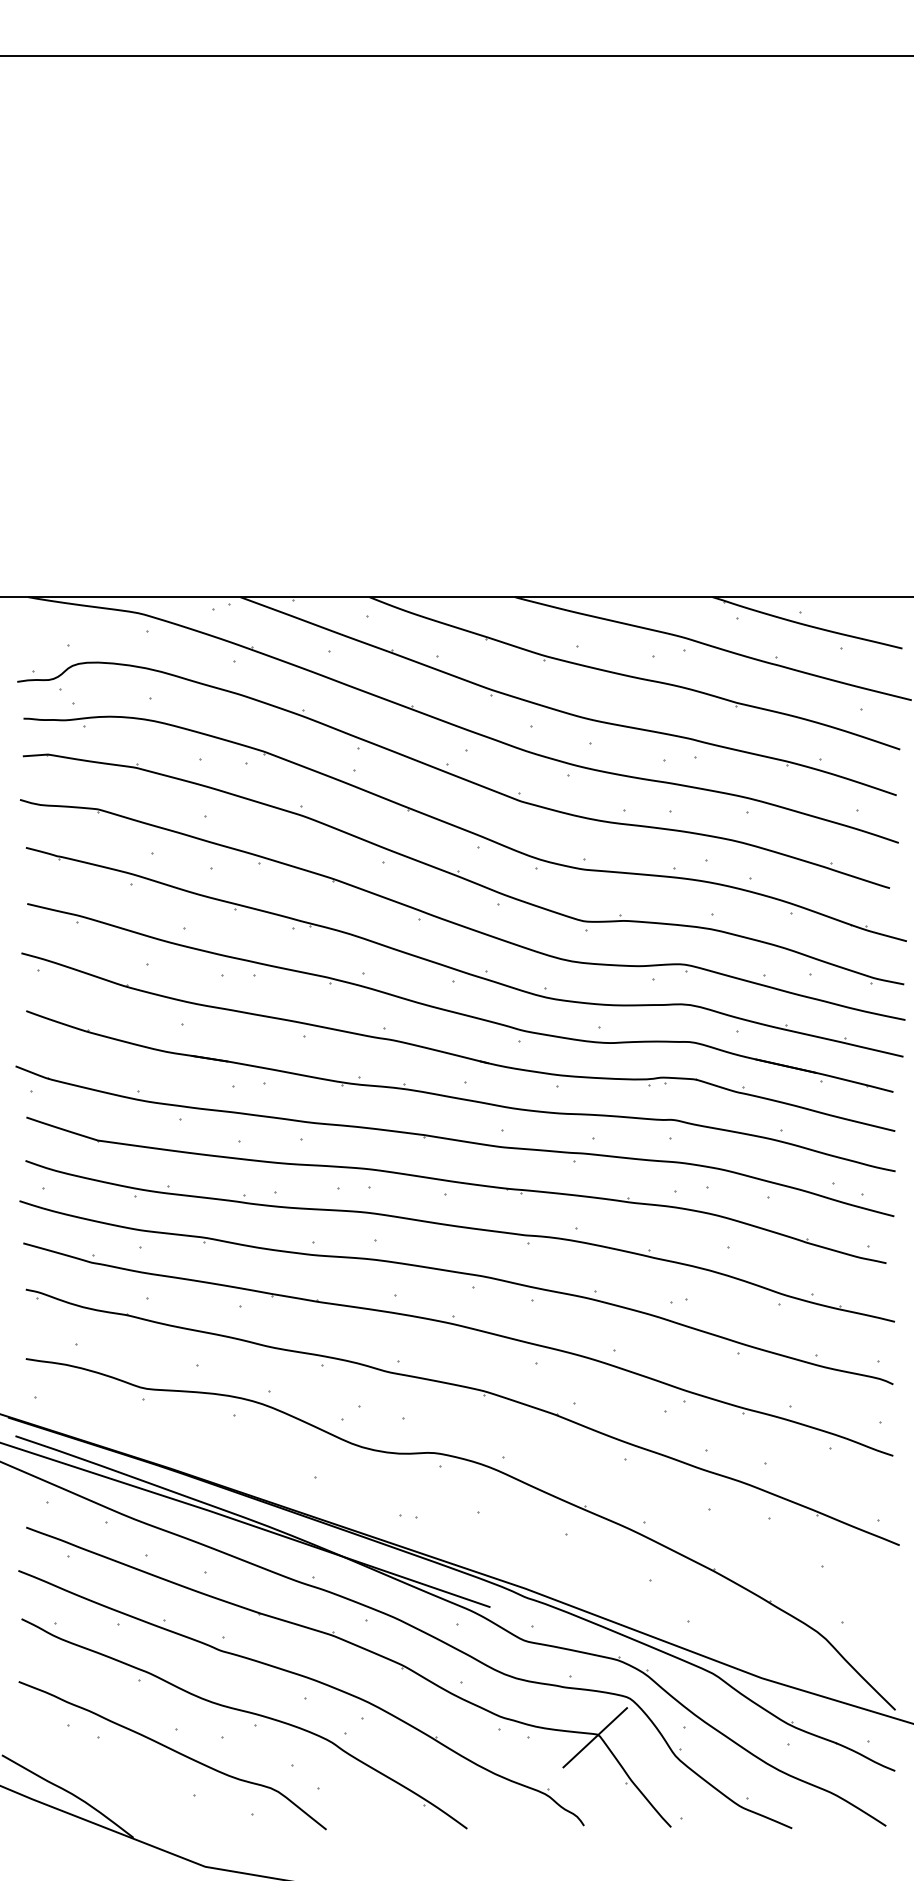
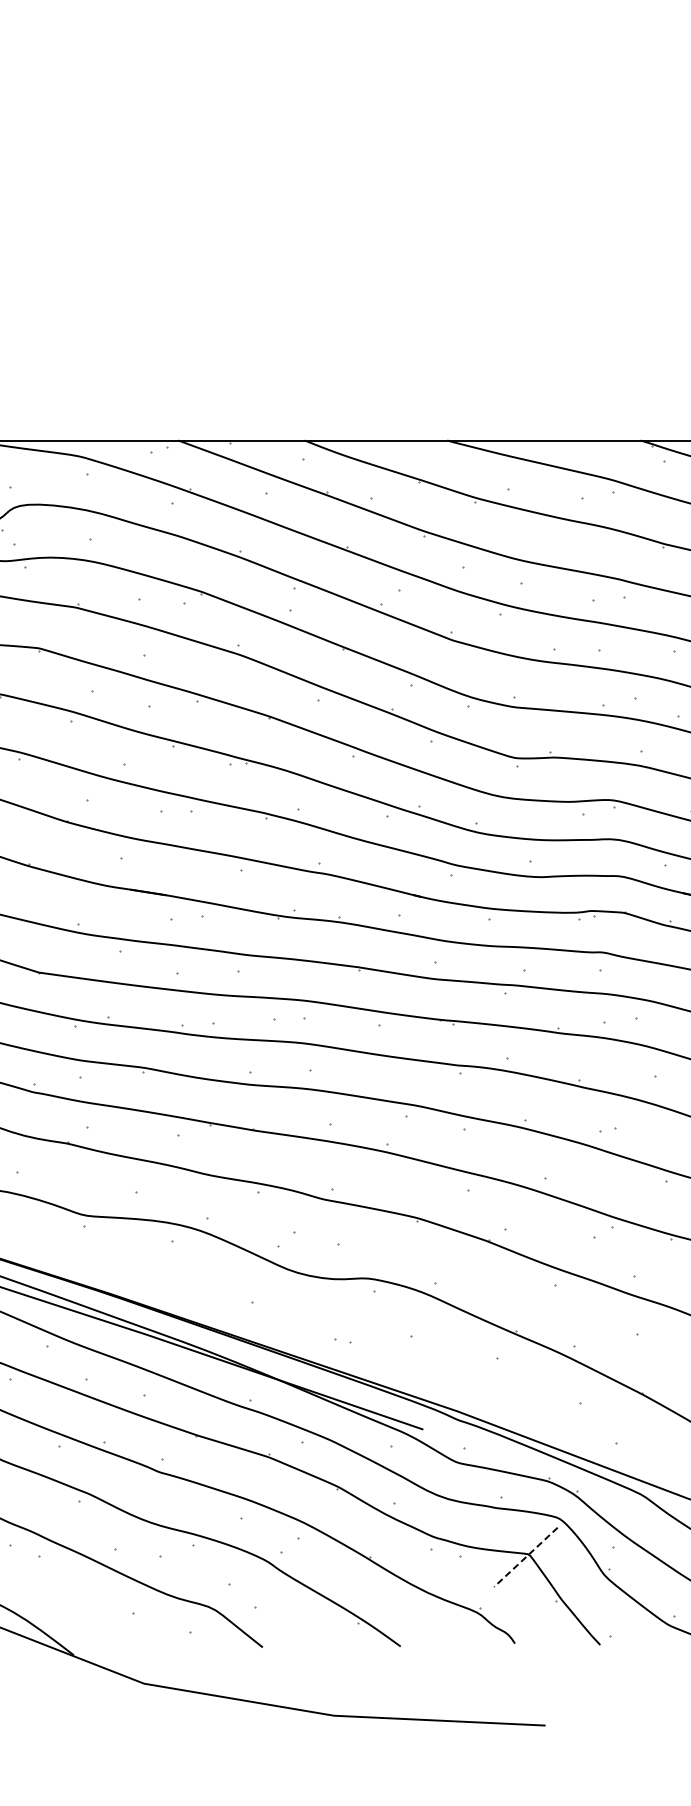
line: (594, 1738) -> (525, 1558), solid -> dashed

